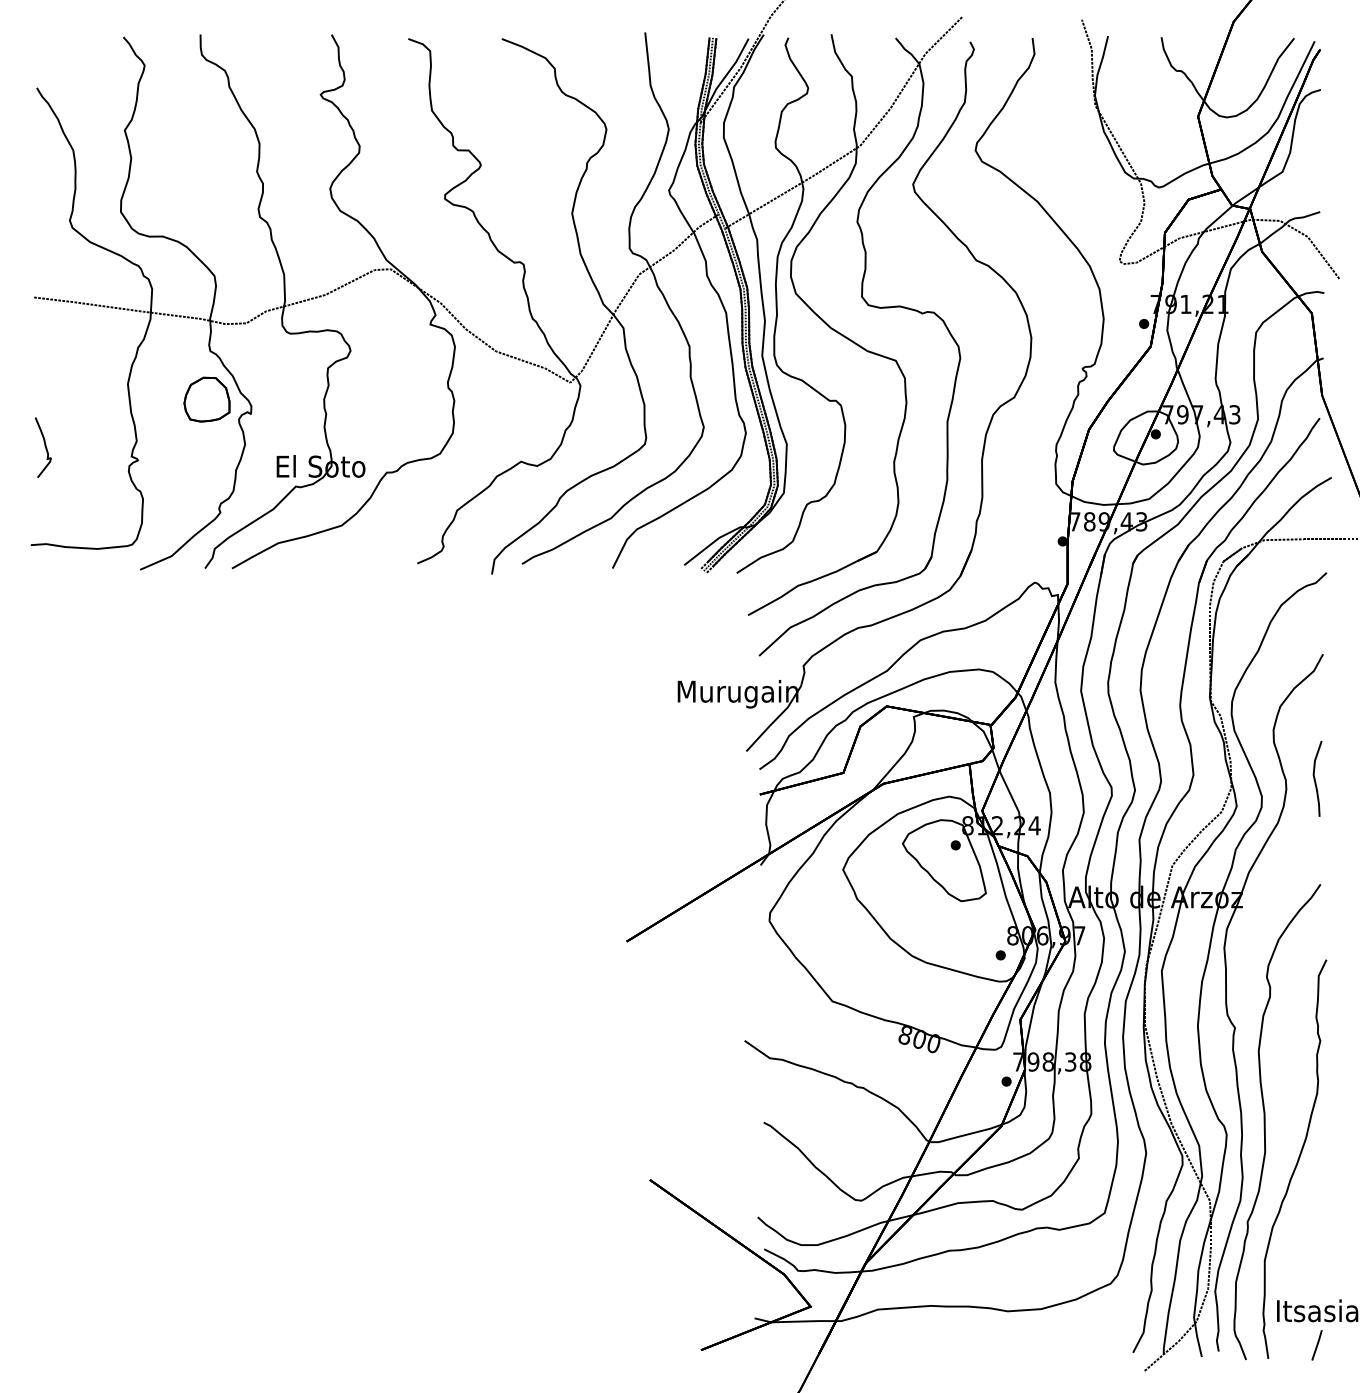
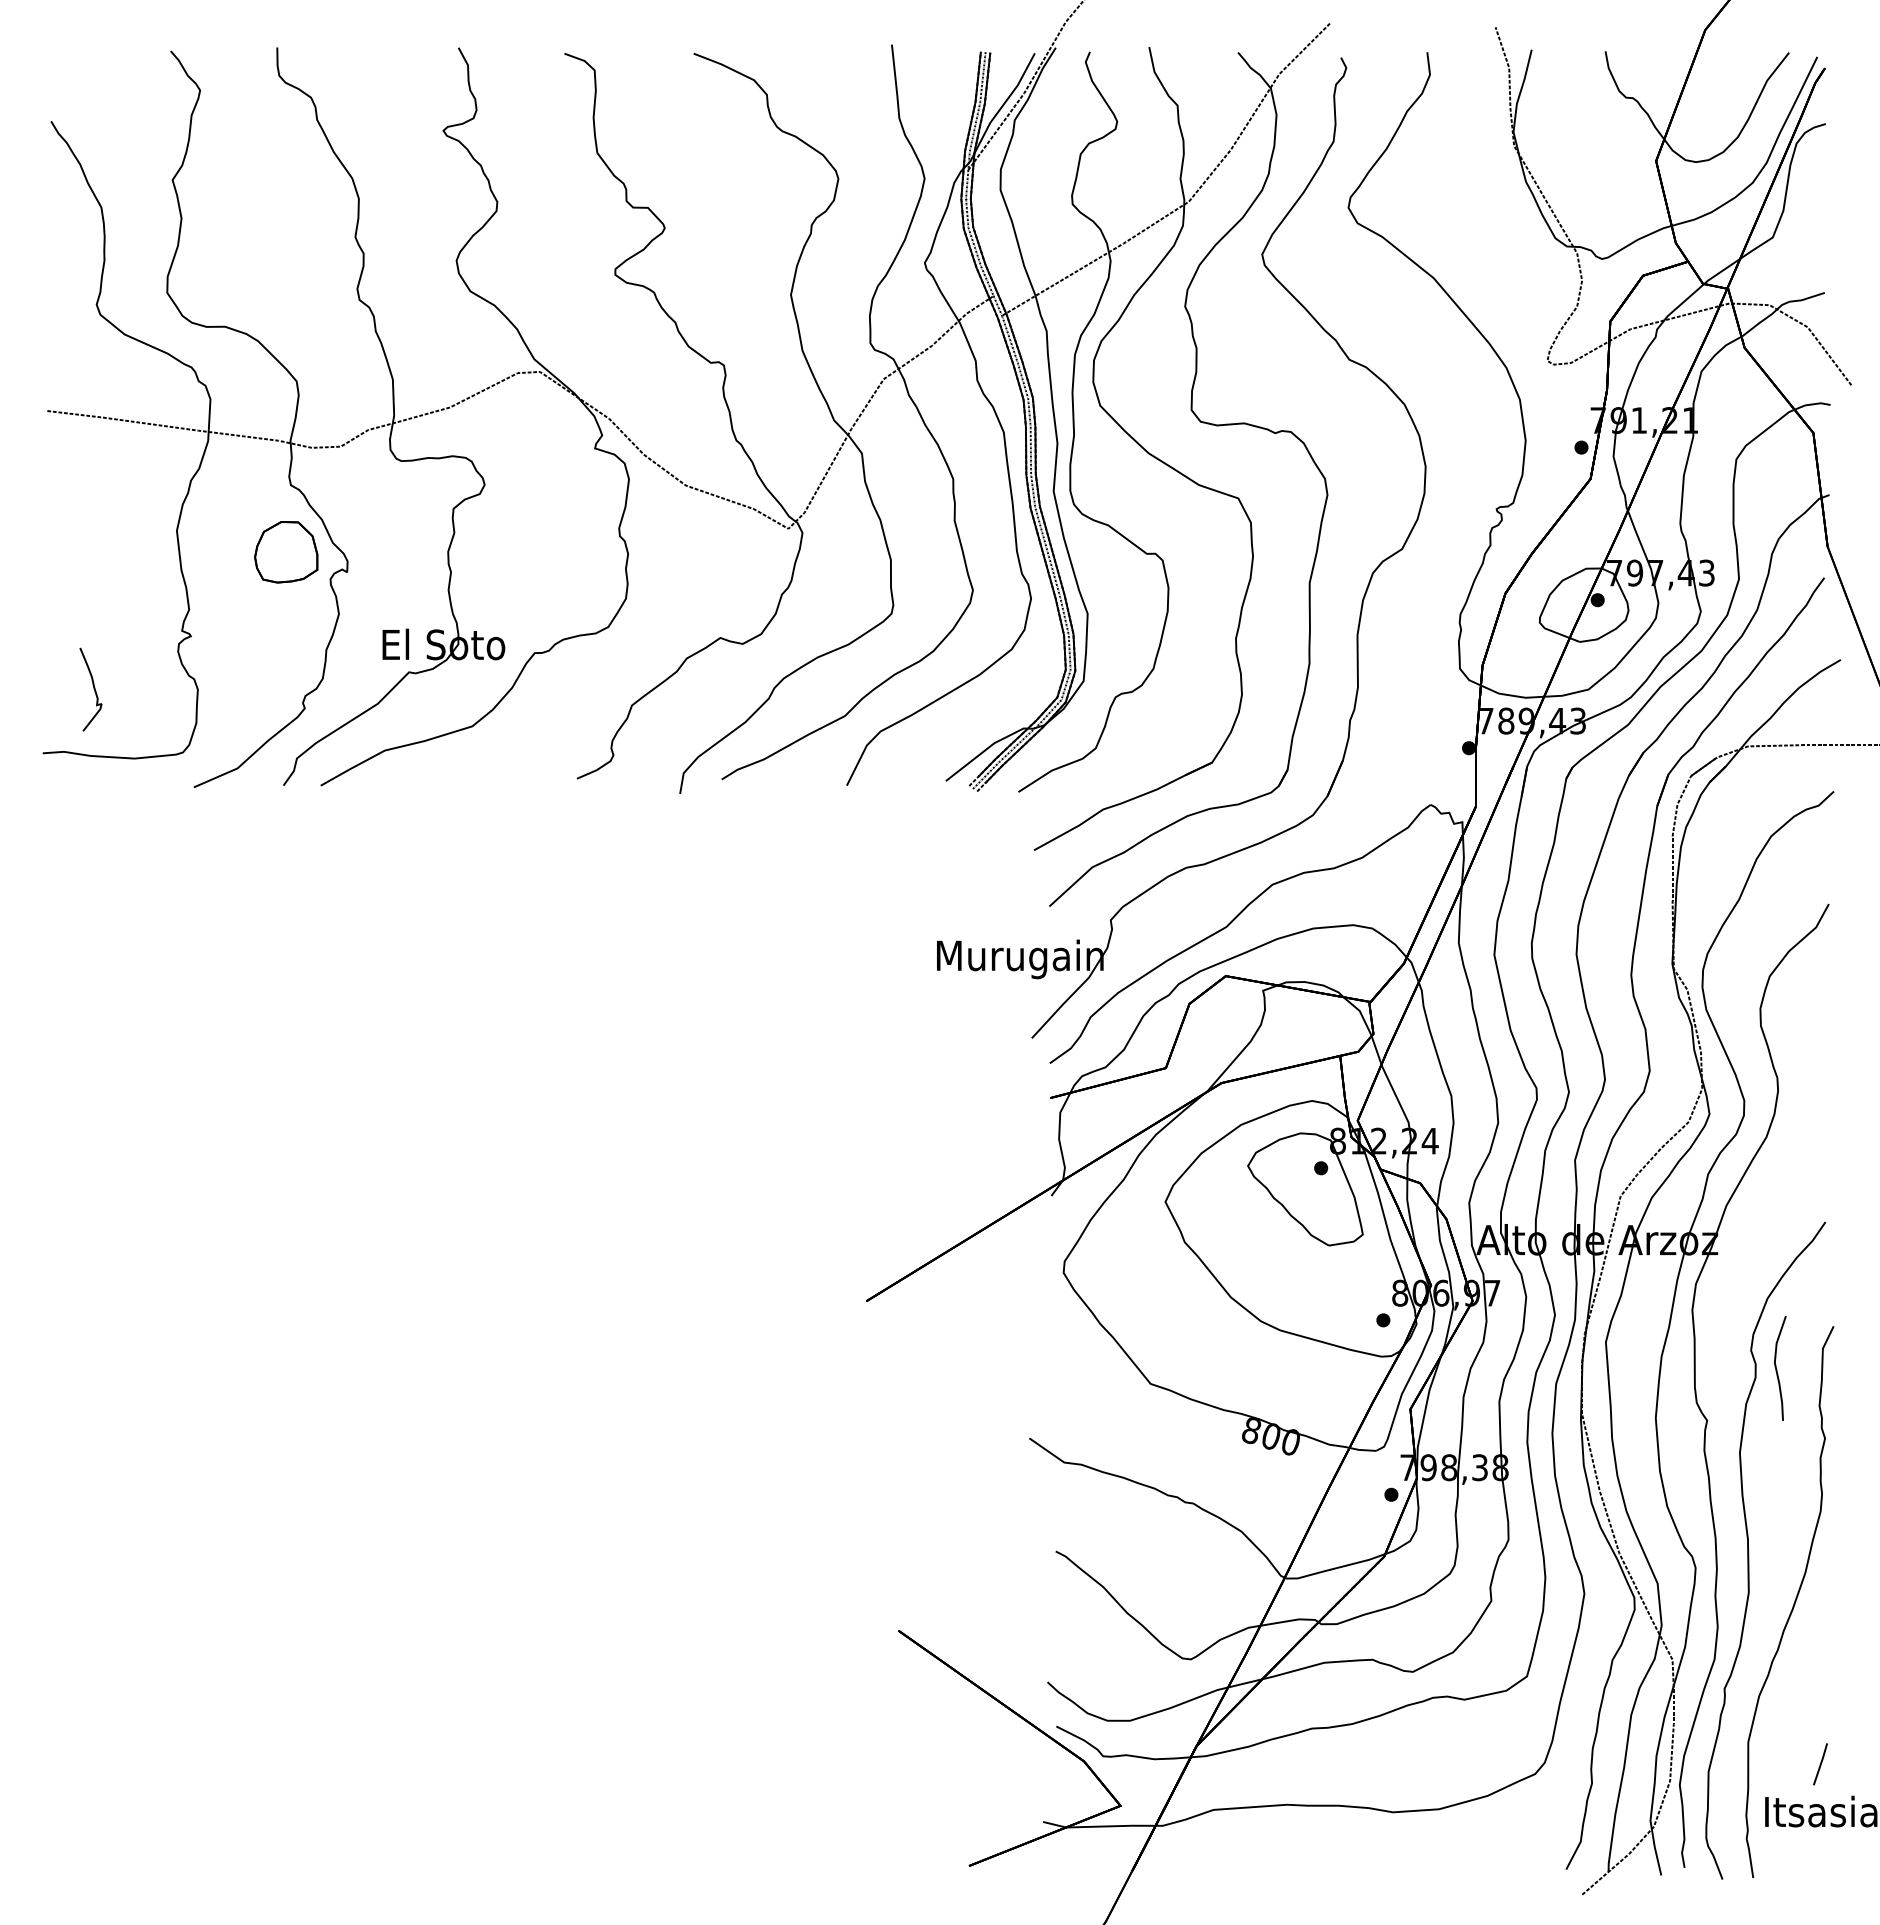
curve: (45, 447) -> (93, 689), moved
curve: (1315, 779) -> (1777, 1369), moved
line: (1317, 1345) -> (1820, 1764), moved

